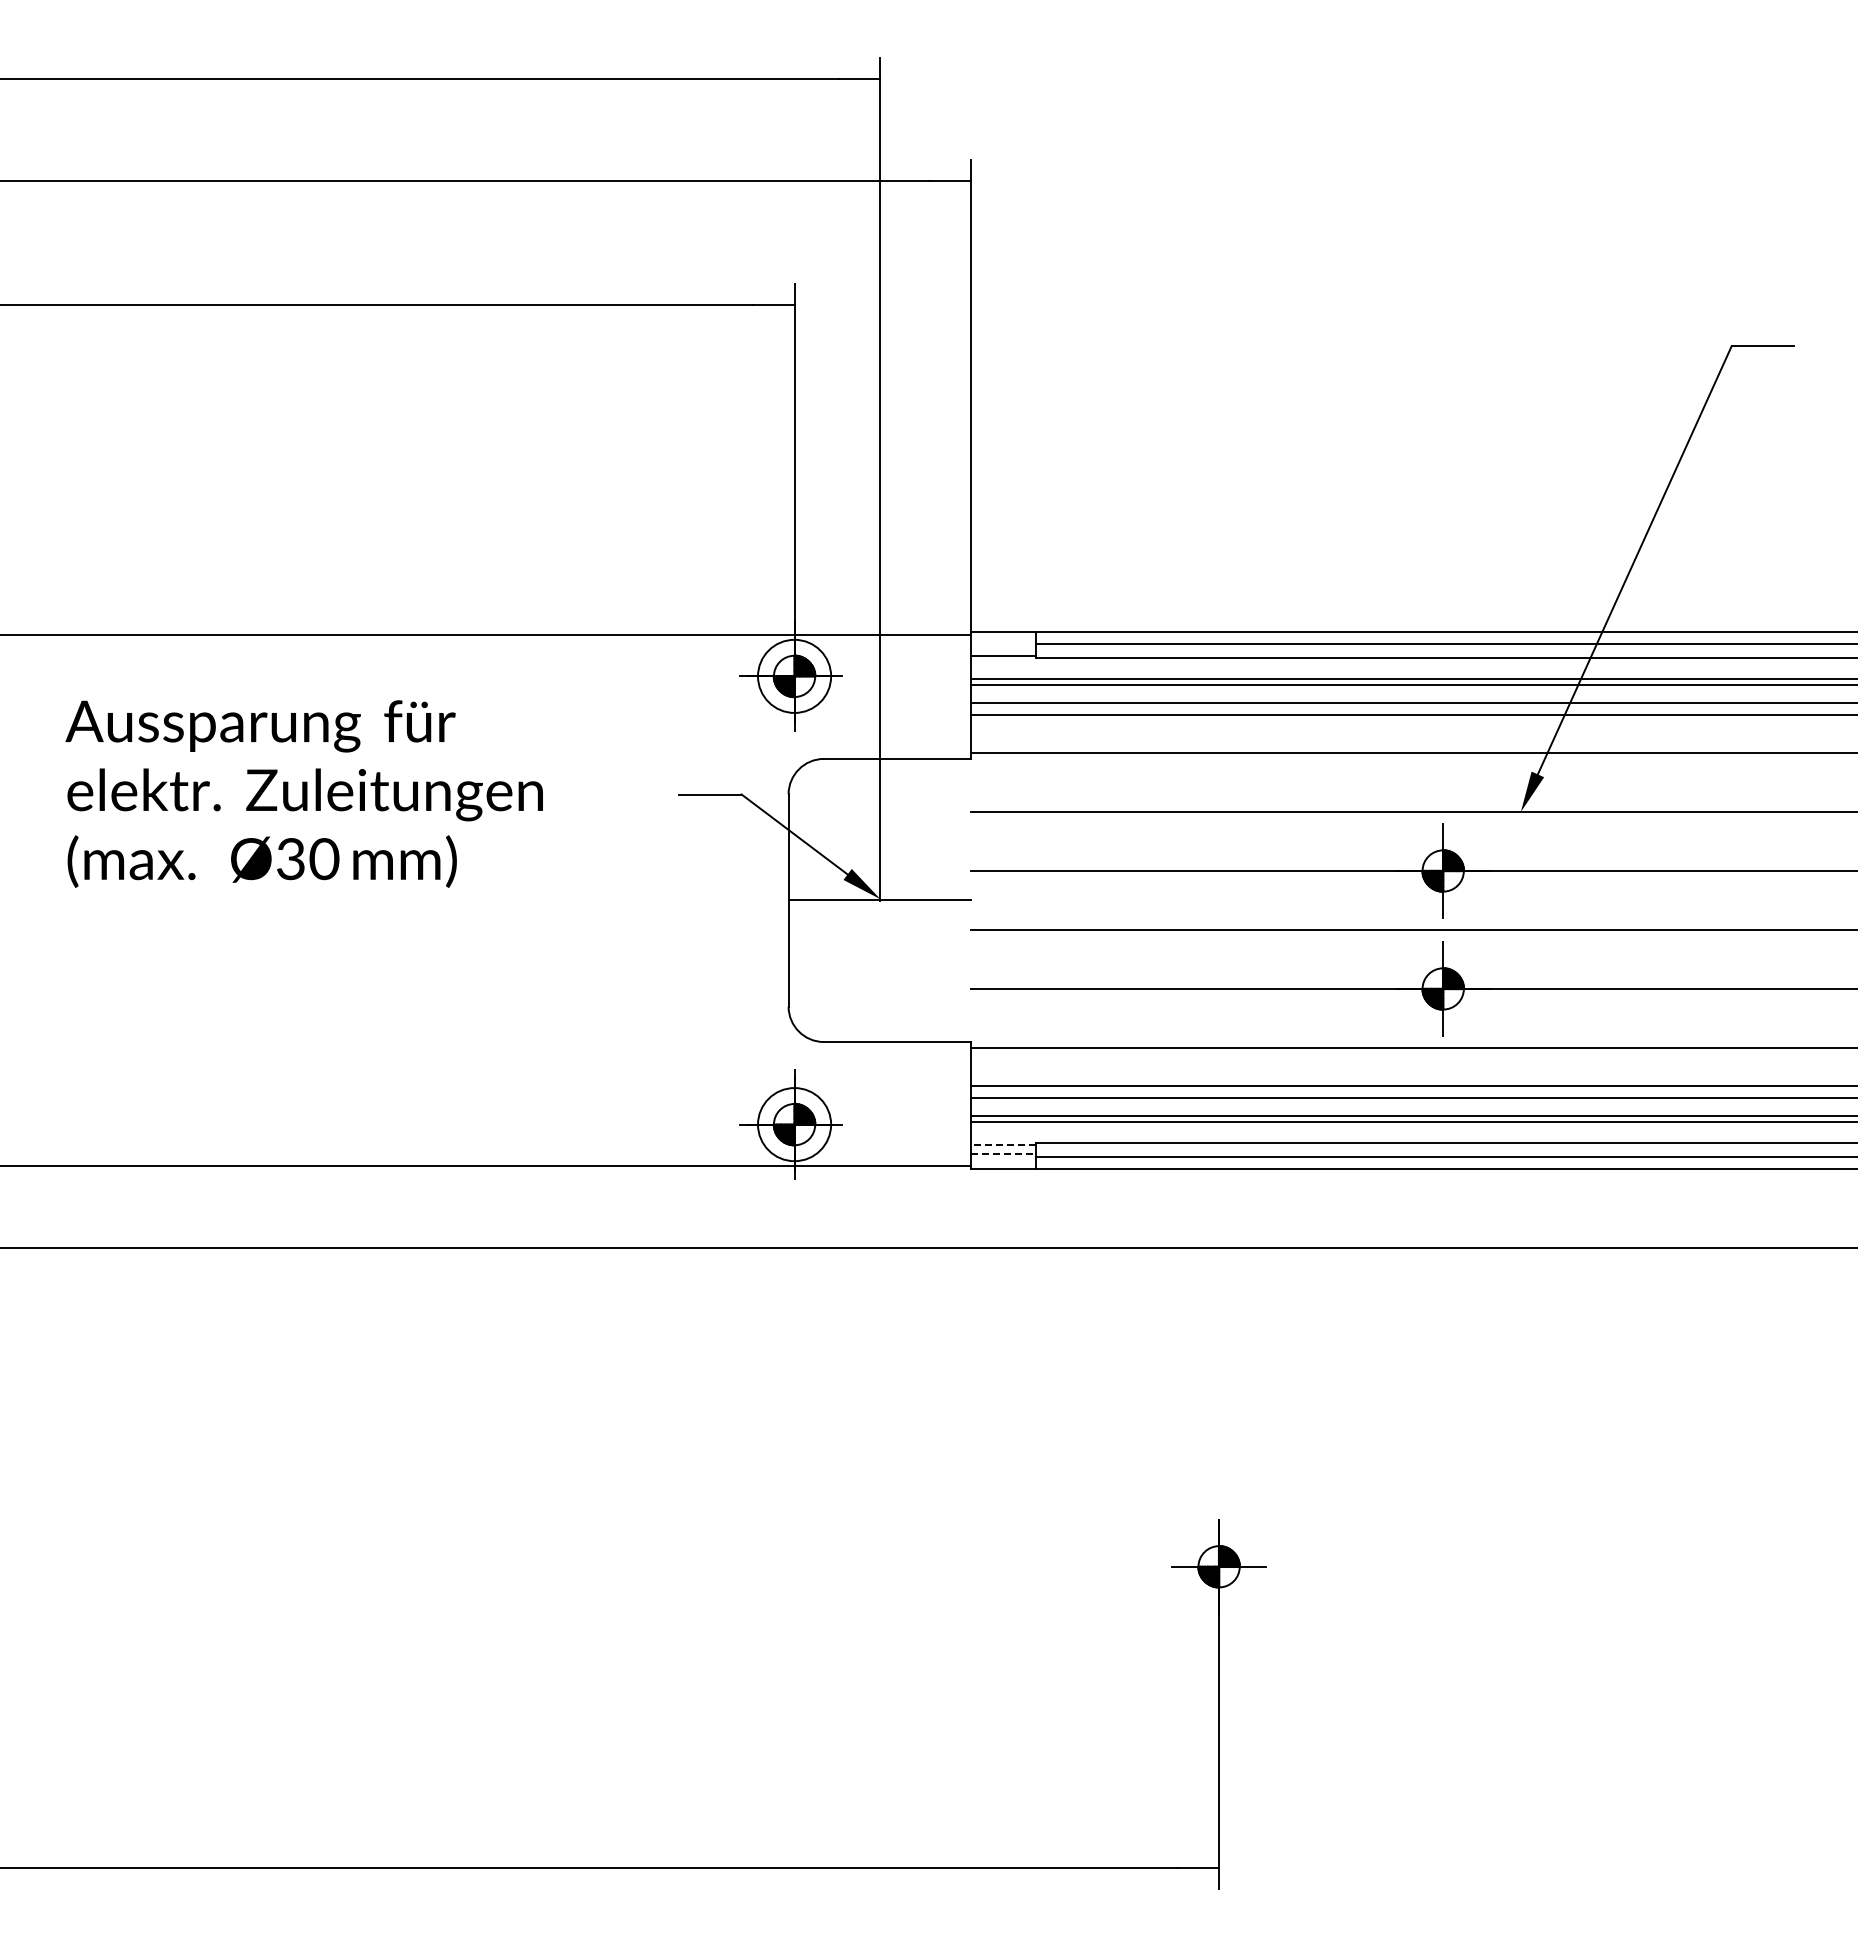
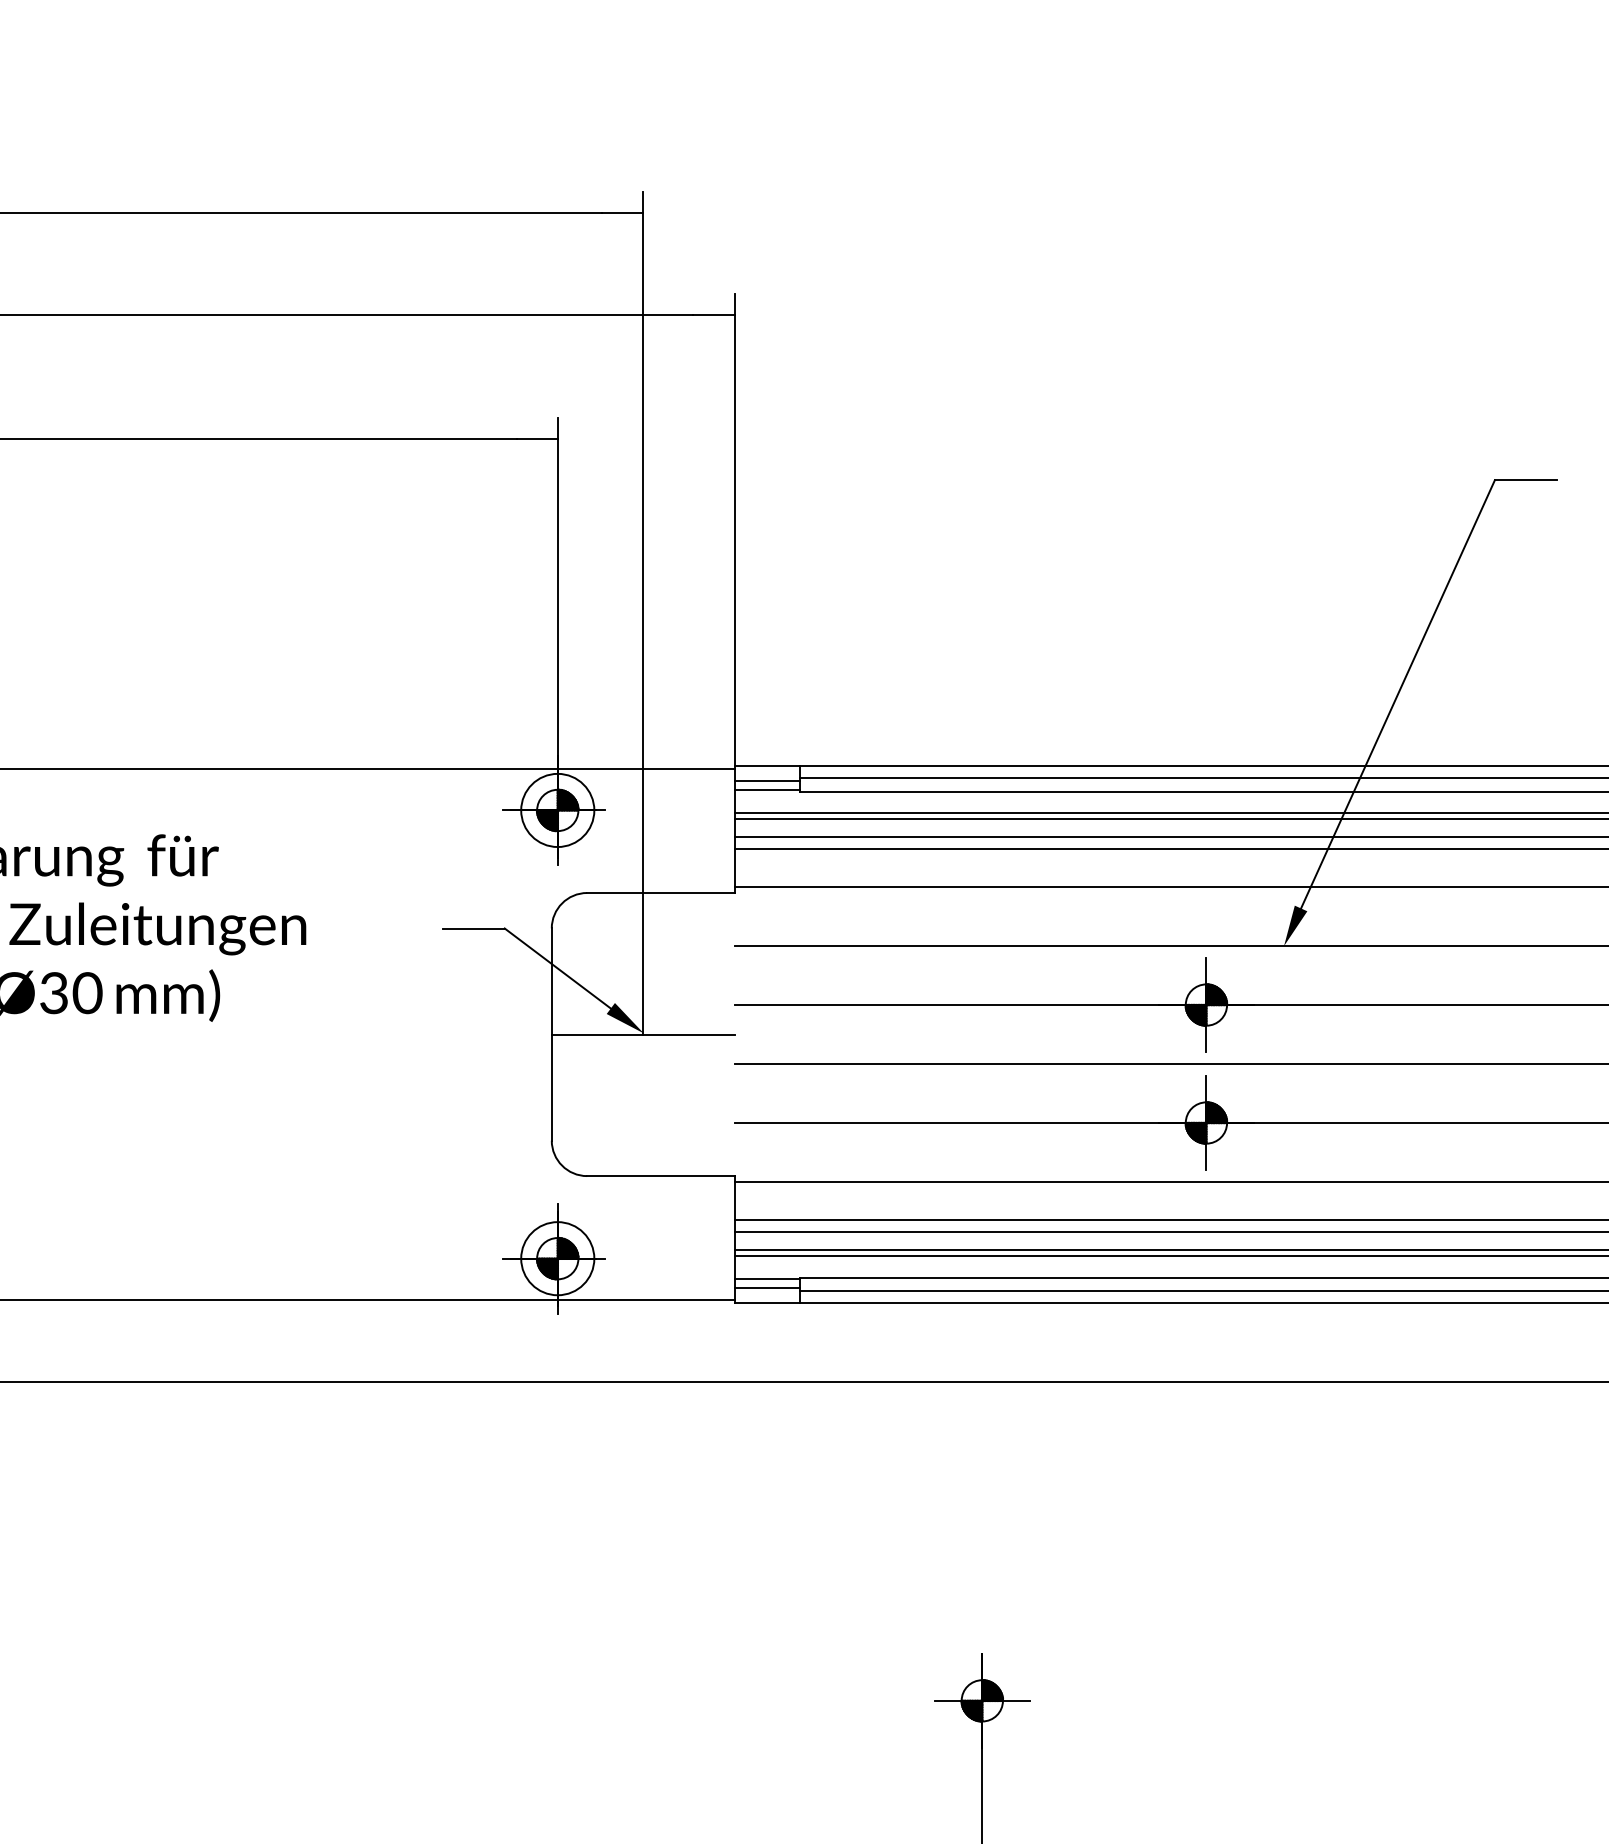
line: (1003, 646) -> (766, 780), added
line: (1003, 1145) -> (766, 1279), dashed -> solid
line: (1004, 1154) -> (767, 1288), dashed -> solid

